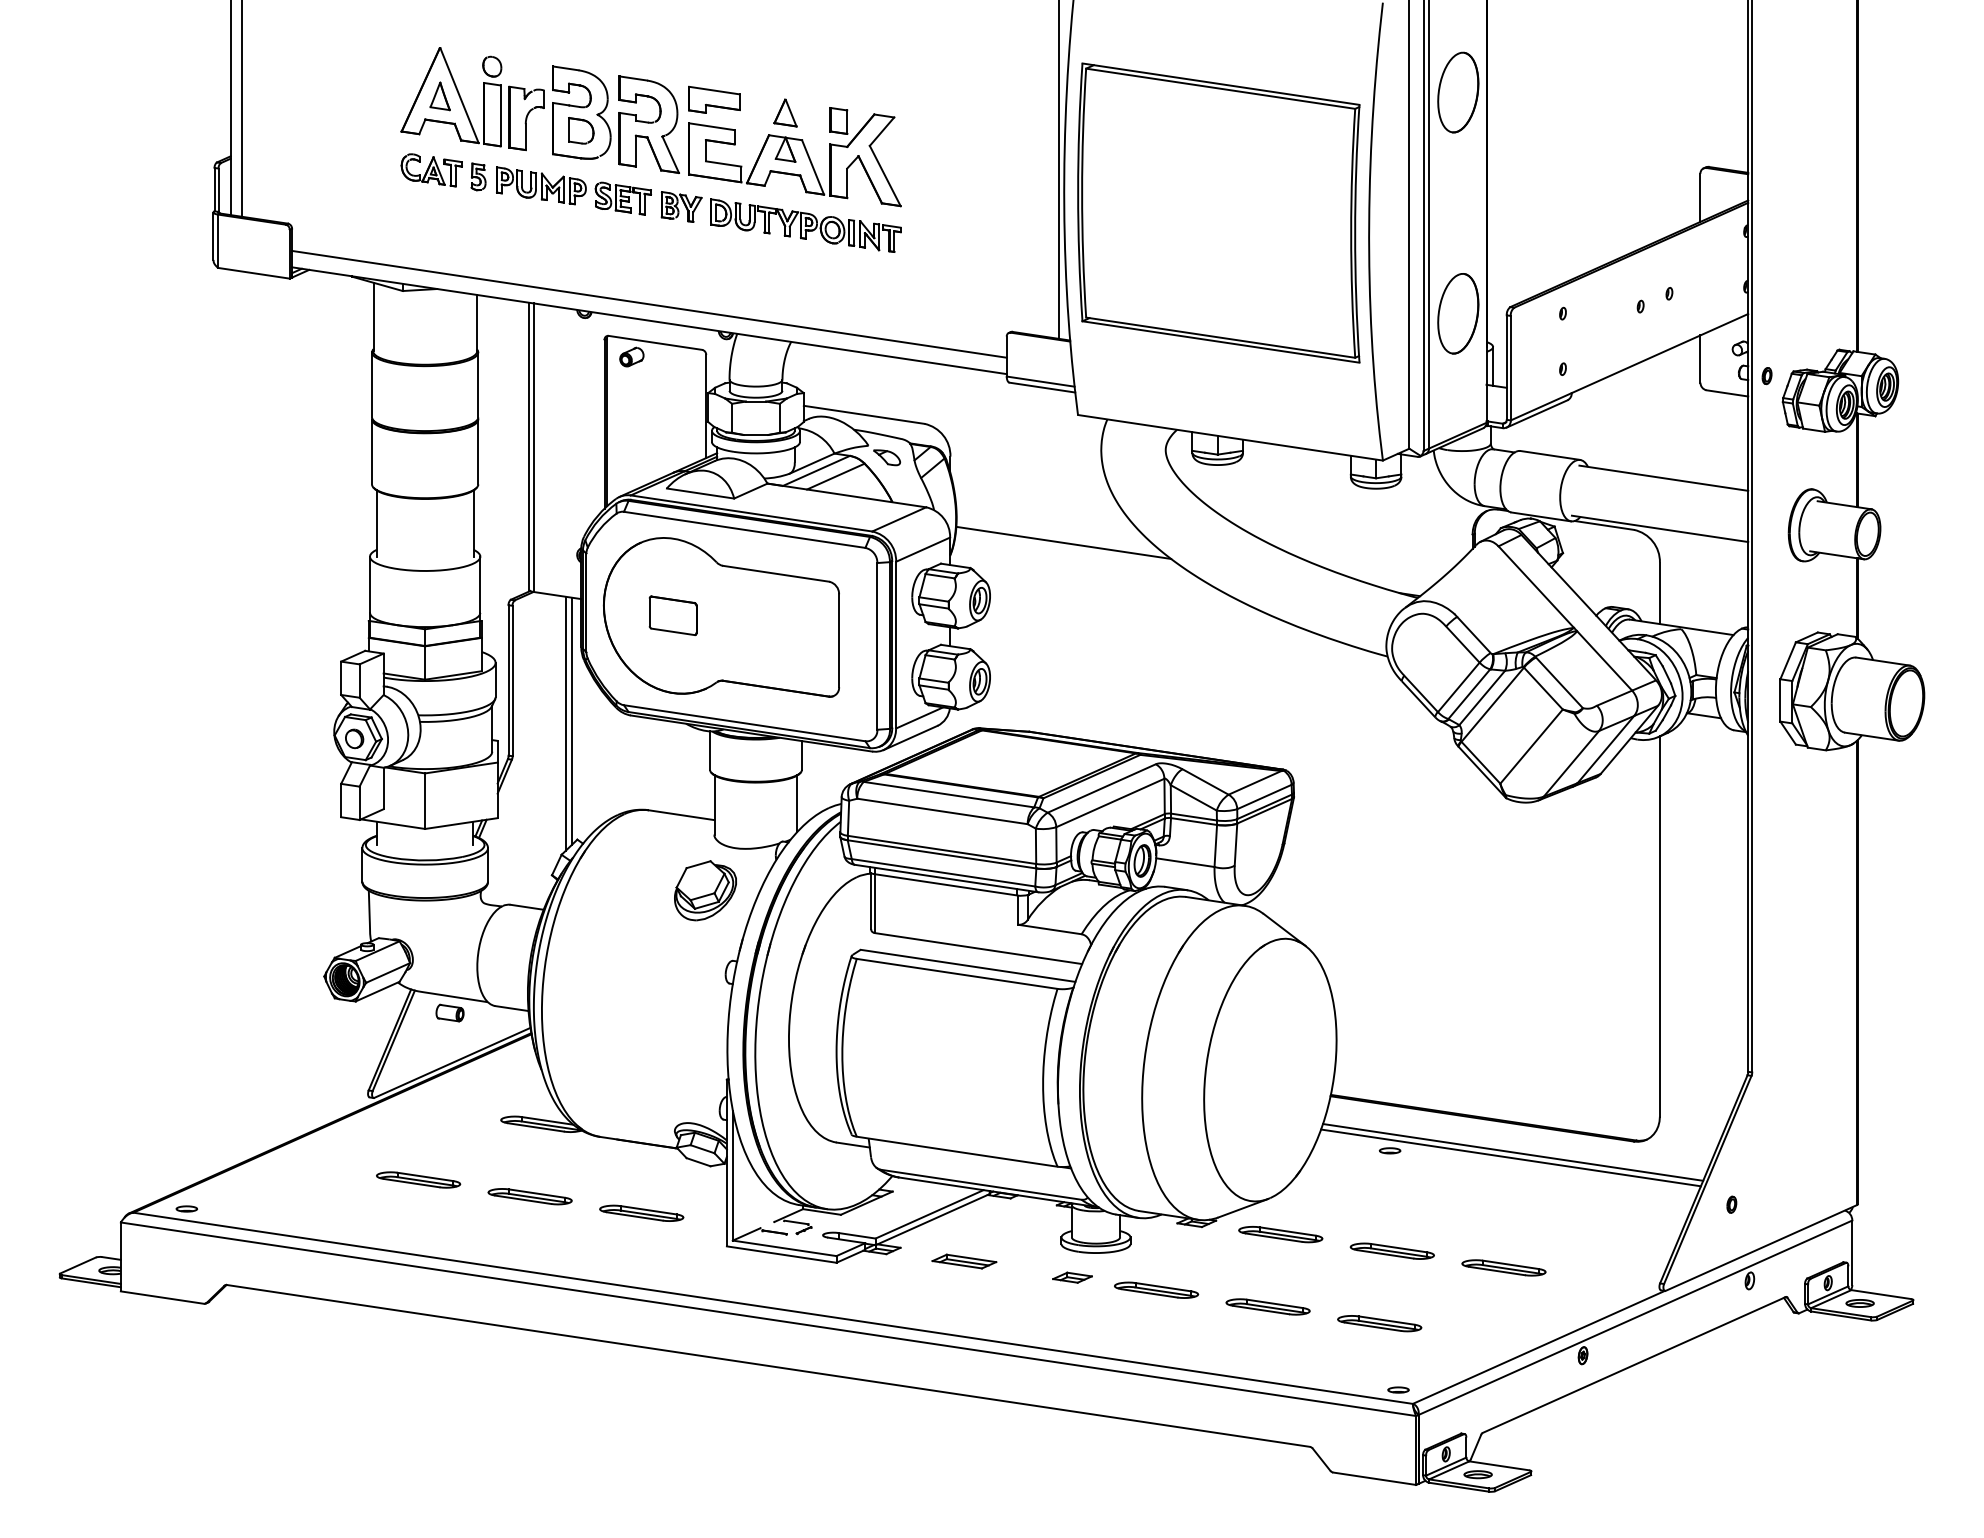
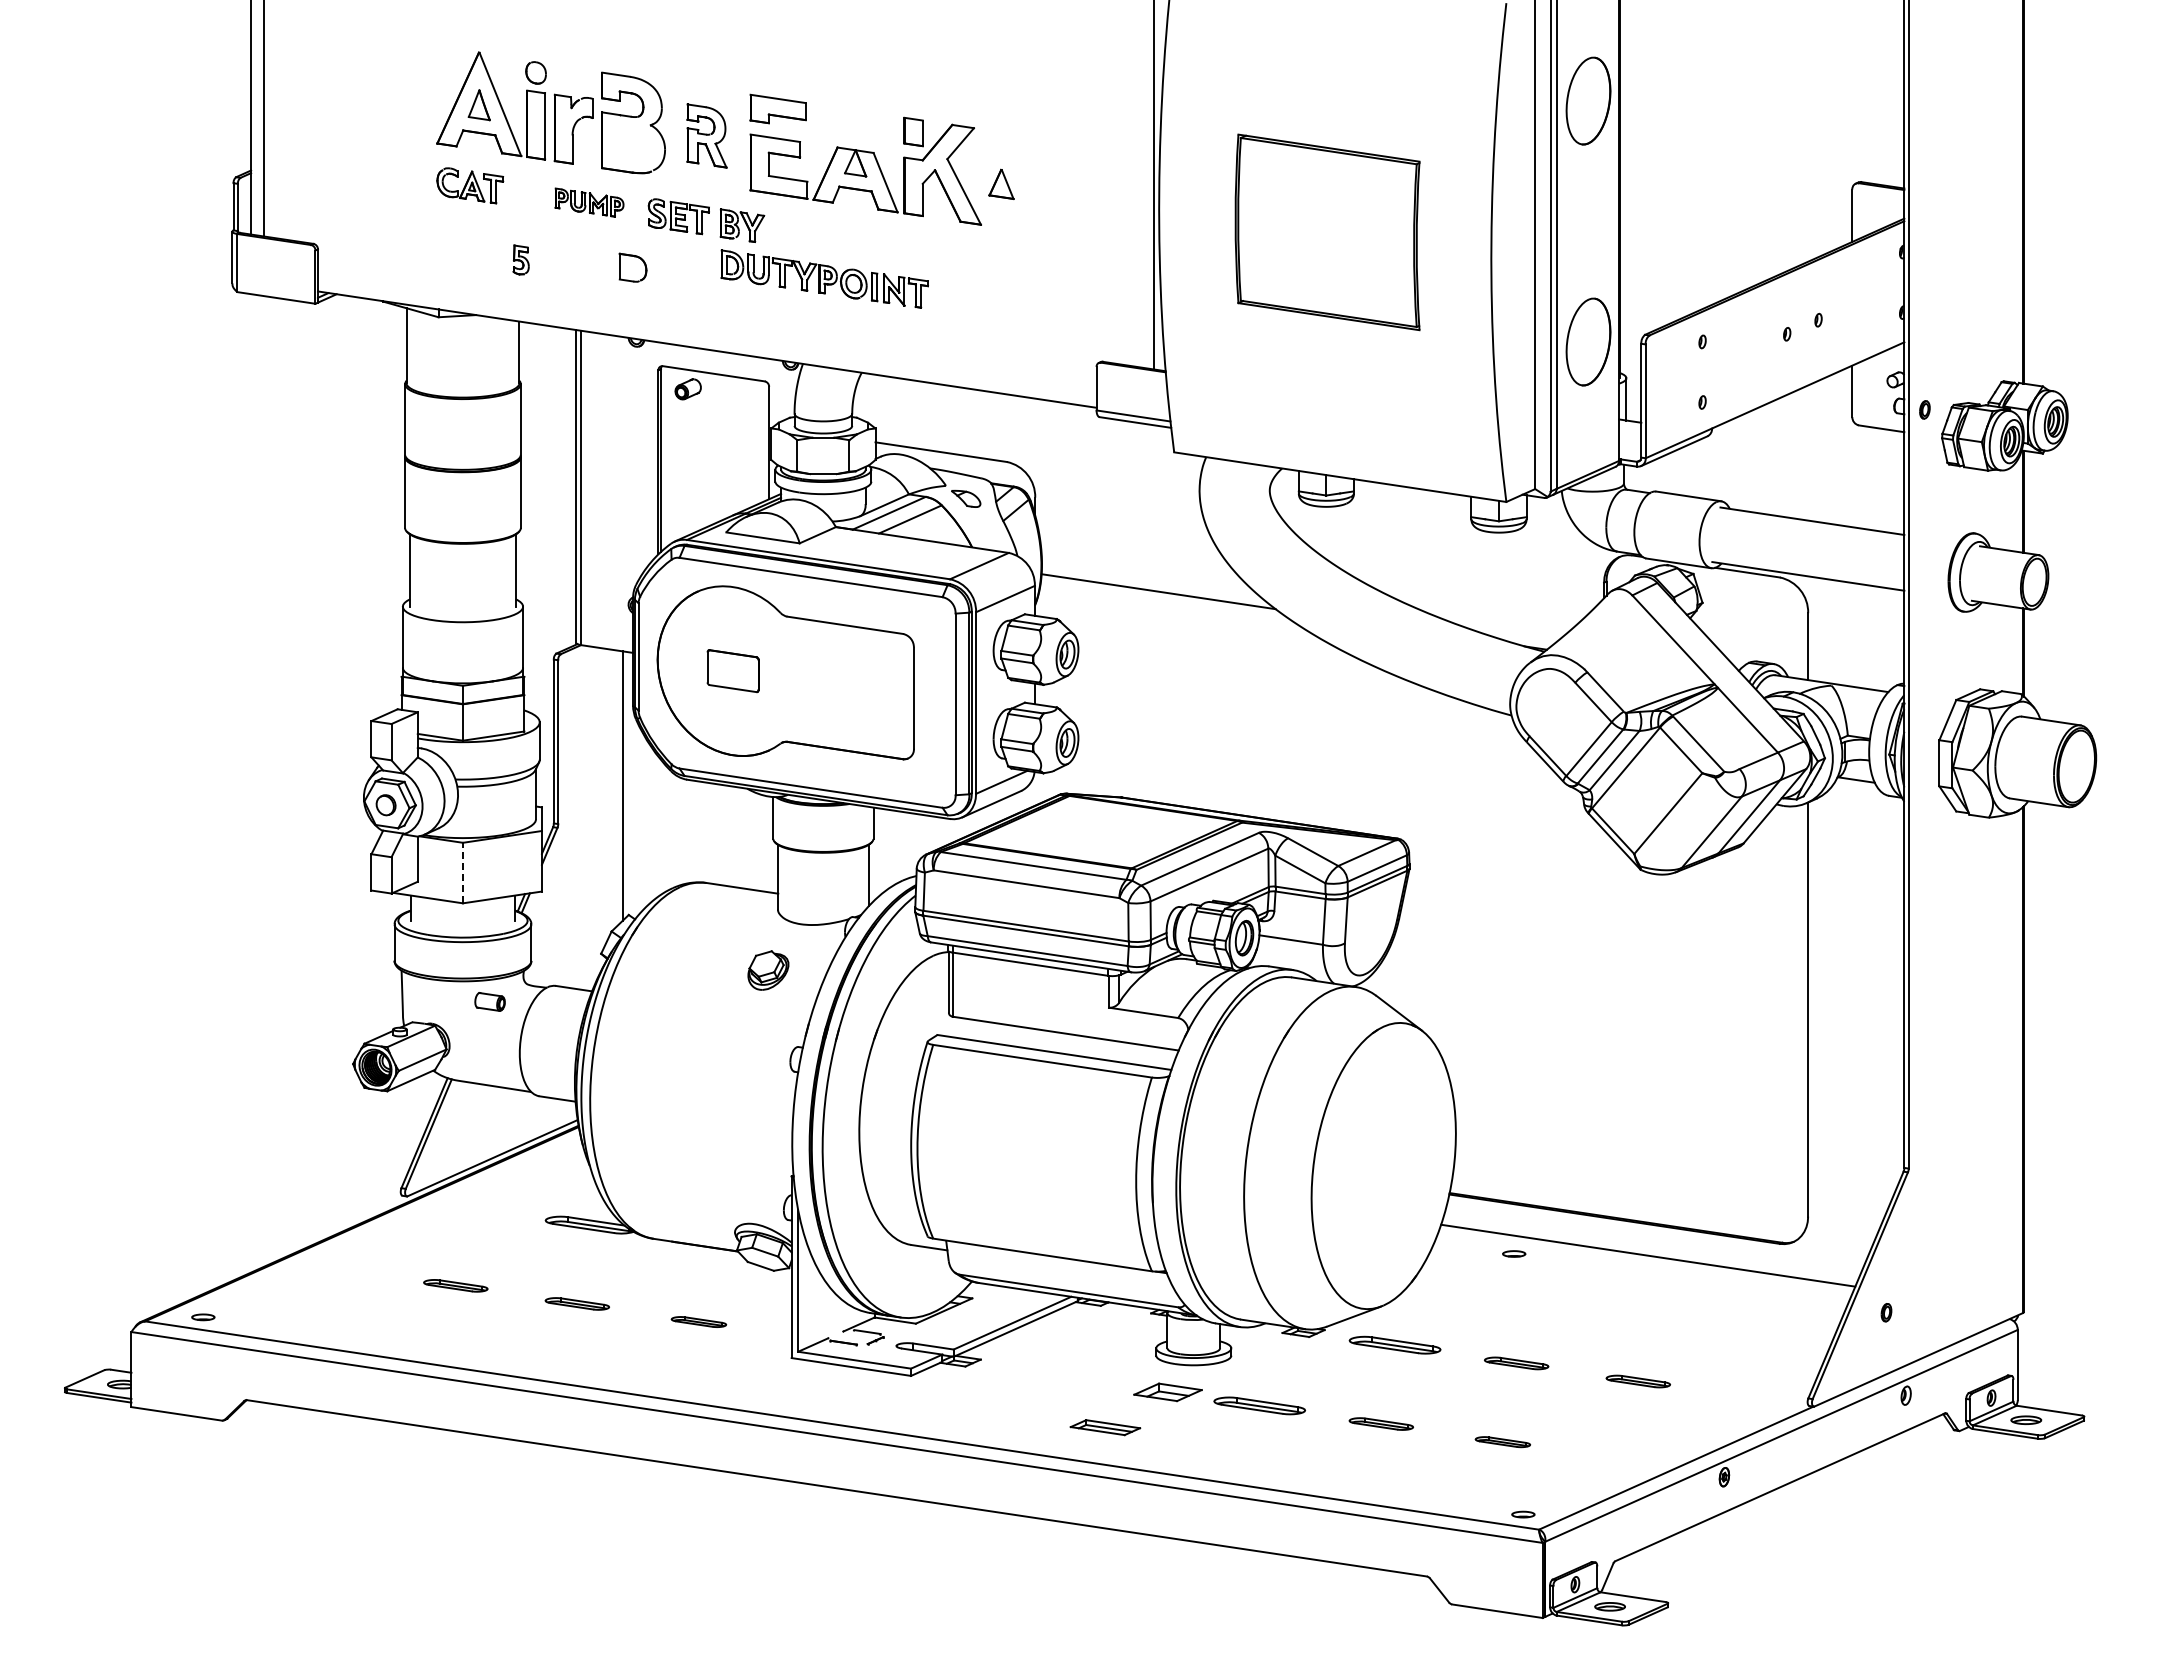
part: (785, 112) -> (1001, 183), moved
part: (648, 124) -> (706, 135), size x0.6
part: (580, 130) -> (632, 267), moved
part: (477, 176) -> (520, 259), moved
part: (541, 185) -> (589, 202), size x0.7
part: (1218, 213) -> (1327, 232), size x0.6
part: (805, 225) -> (824, 278), moved
line: (648, 304) -> (706, 331), removed
line: (565, 723) -> (615, 788), removed
line: (424, 800) -> (462, 872), solid -> dashed
part: (705, 890) -> (768, 970), size x0.6
part: (449, 1012) -> (489, 1001), moved
line: (1510, 1157) -> (1645, 1261), removed
part: (418, 1179) -> (455, 1285), size x0.7
part: (530, 1196) -> (577, 1303), size x0.7
part: (641, 1212) -> (698, 1321), size x0.6
part: (1392, 1251) -> (1516, 1363), size x0.7
part: (964, 1261) -> (1105, 1427), moved
part: (1504, 1267) -> (1638, 1381), size x0.7
part: (1072, 1277) -> (1168, 1391), size x1.6
part: (1268, 1306) -> (1381, 1423), size x0.7
part: (1379, 1322) -> (1502, 1441), size x0.6

